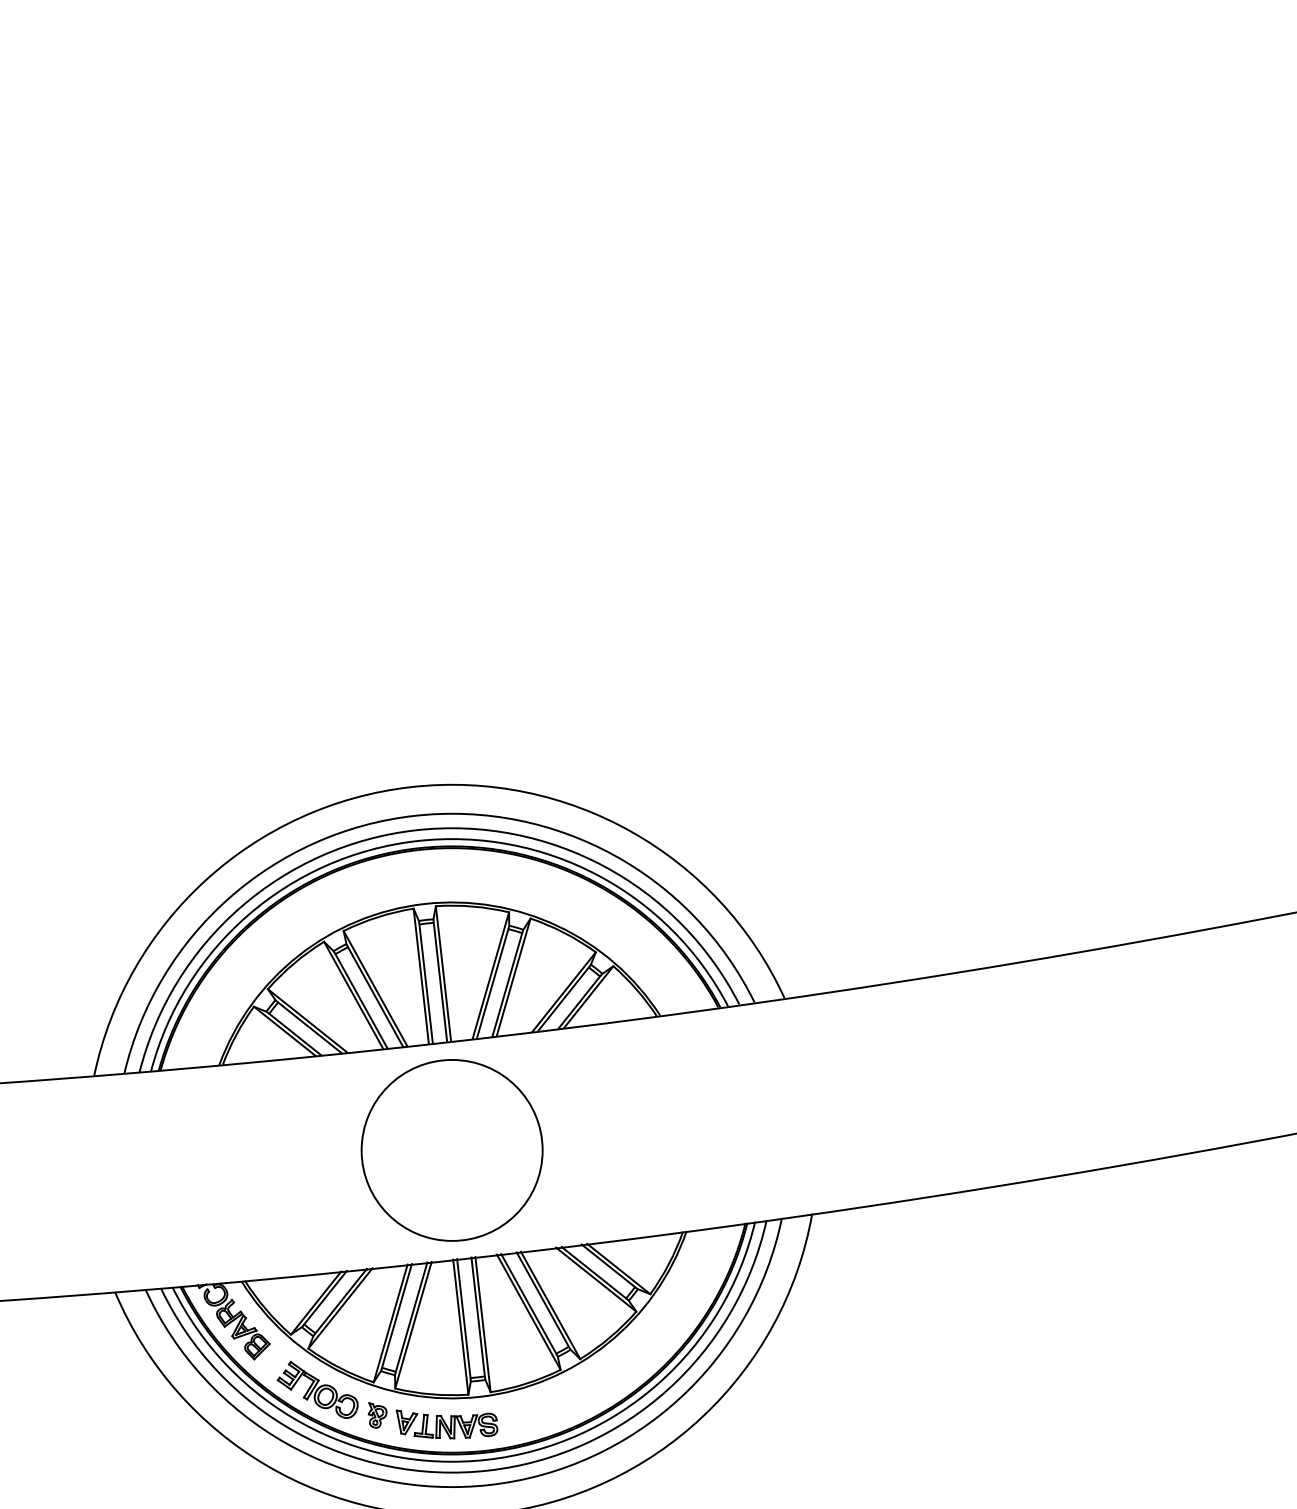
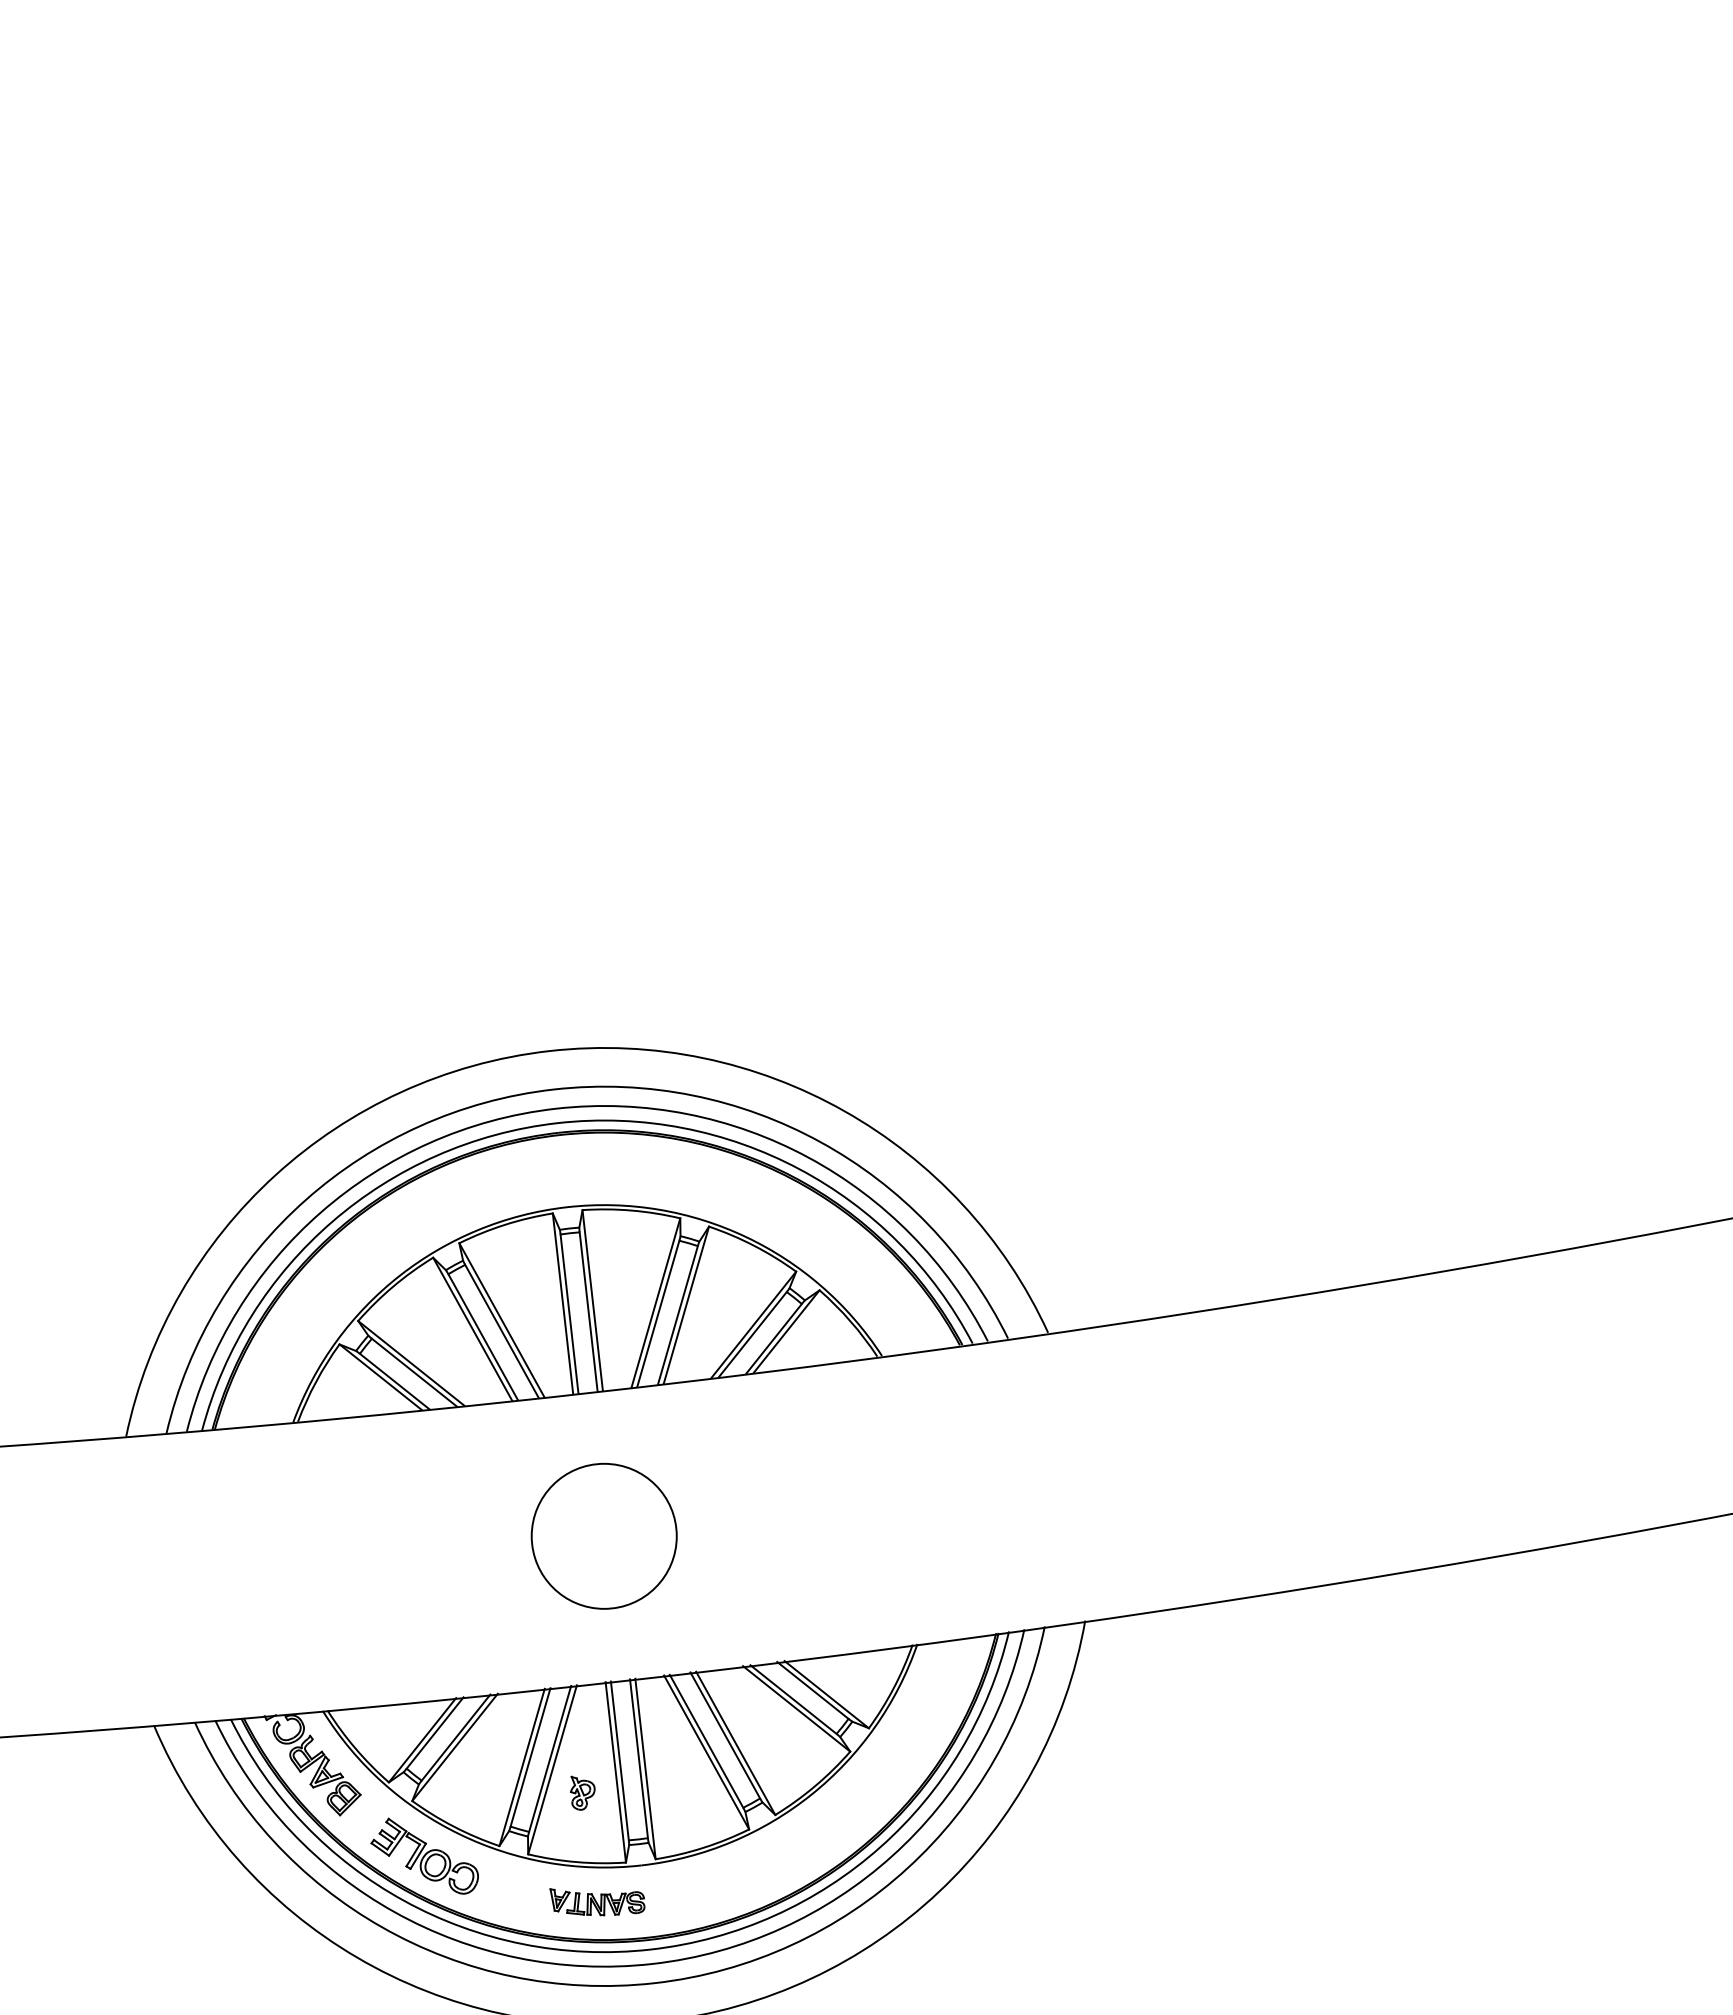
circle: (452, 1150) -> (604, 1536), size x0.6
part: (377, 1414) -> (582, 1792), moved
part: (447, 1423) -> (597, 1901), size x0.7

